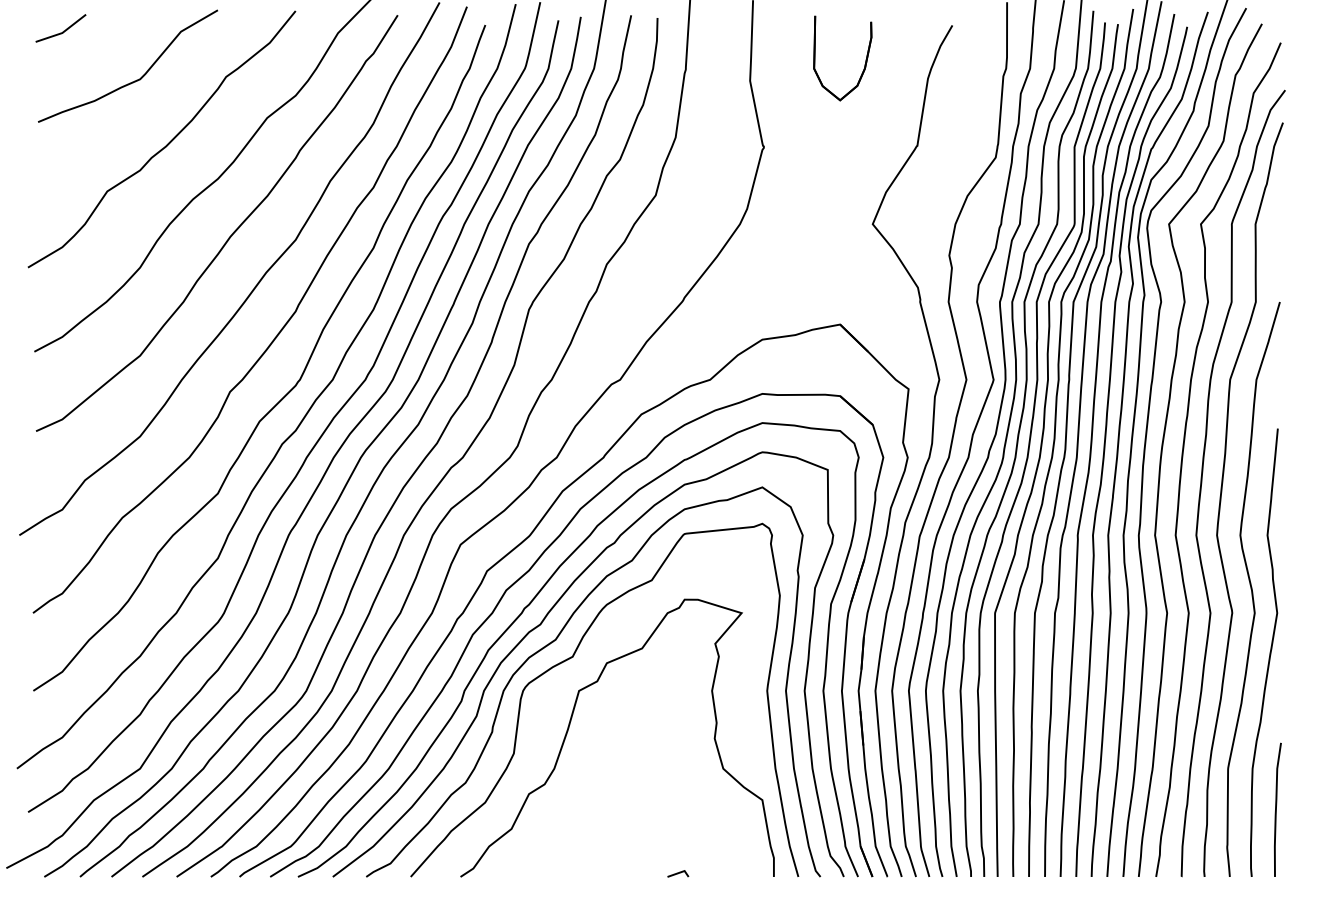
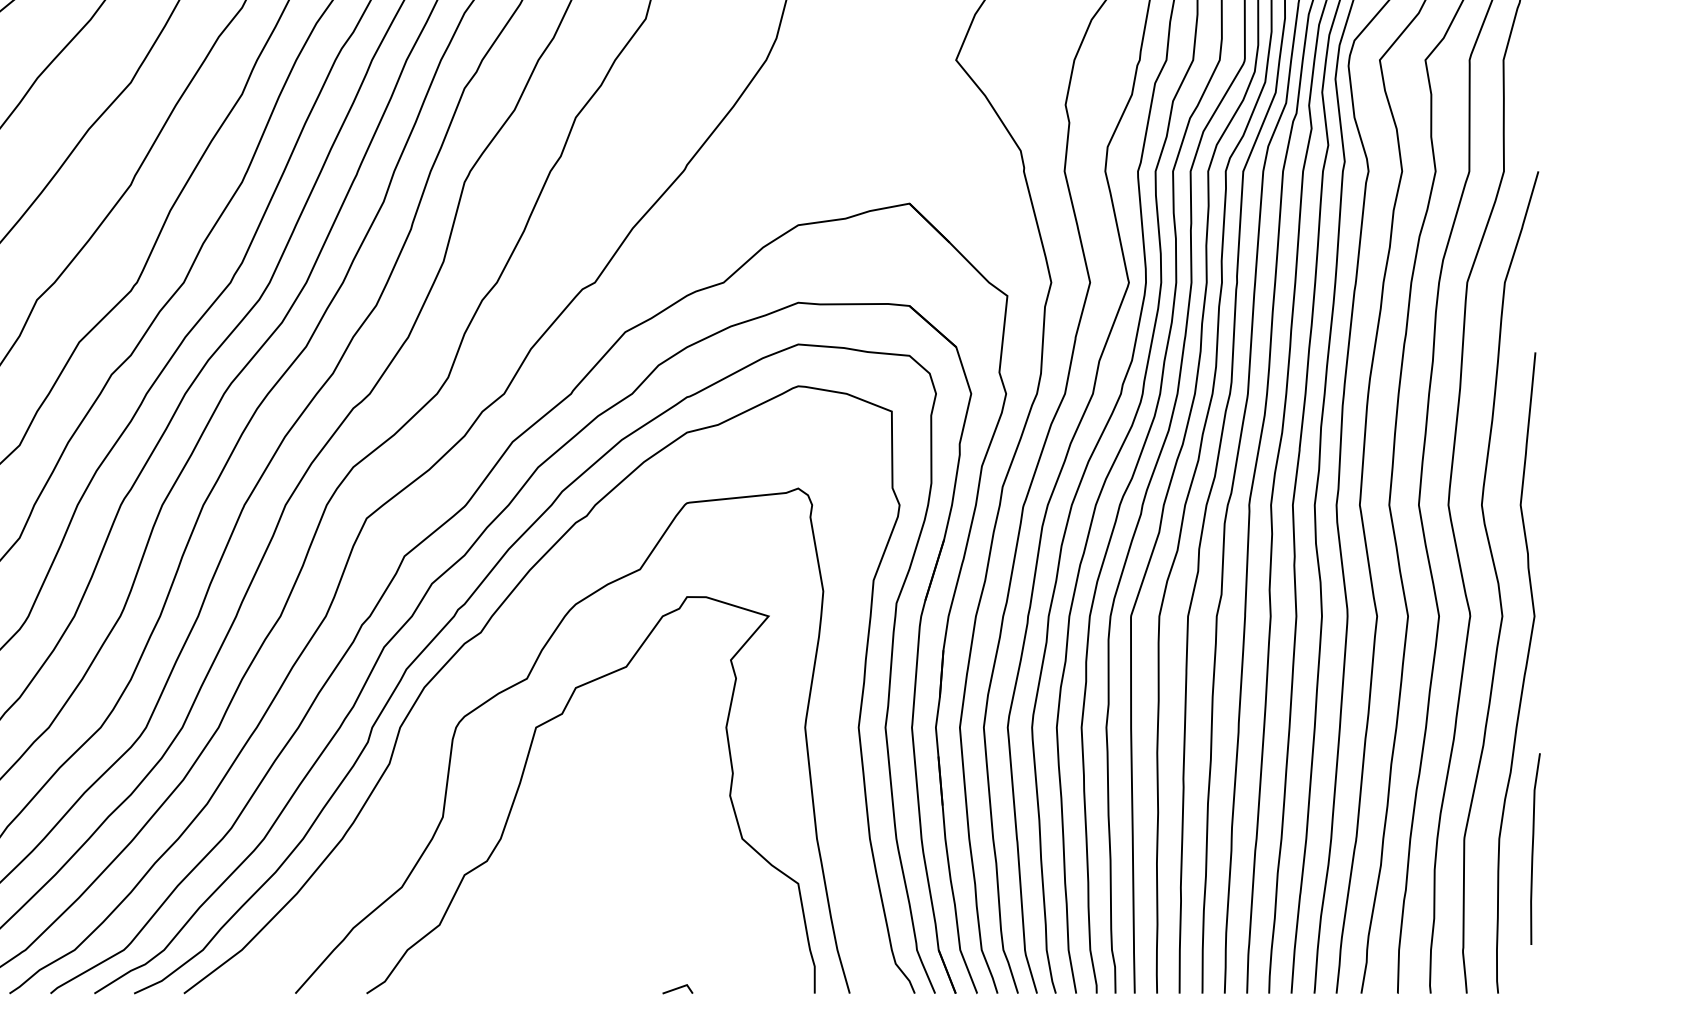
curve: (556, 640) -> (503, 655), removed
curve: (1276, 809) -> (1533, 848), moved

